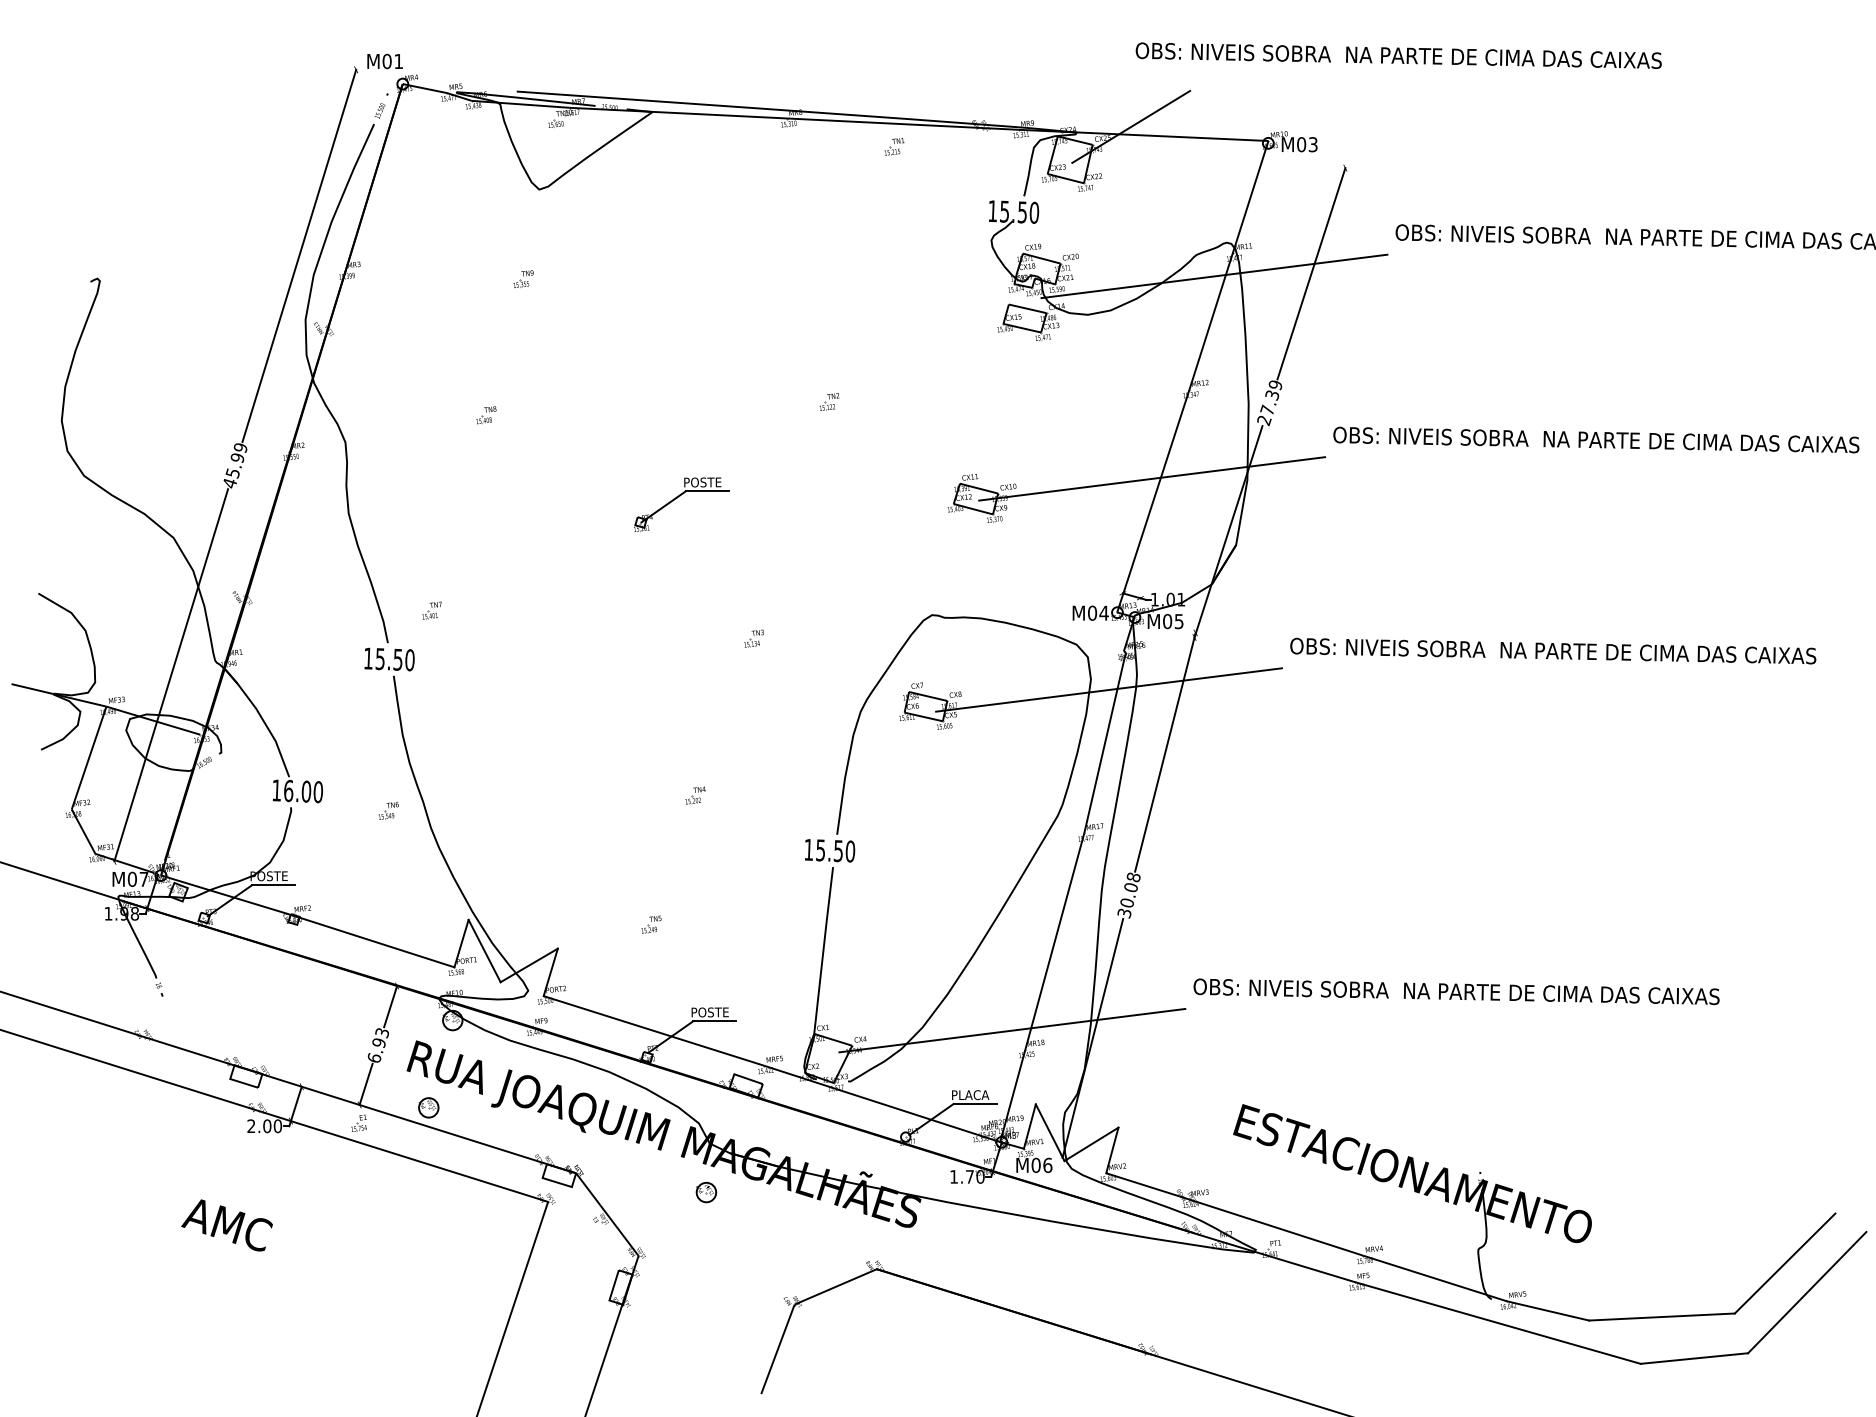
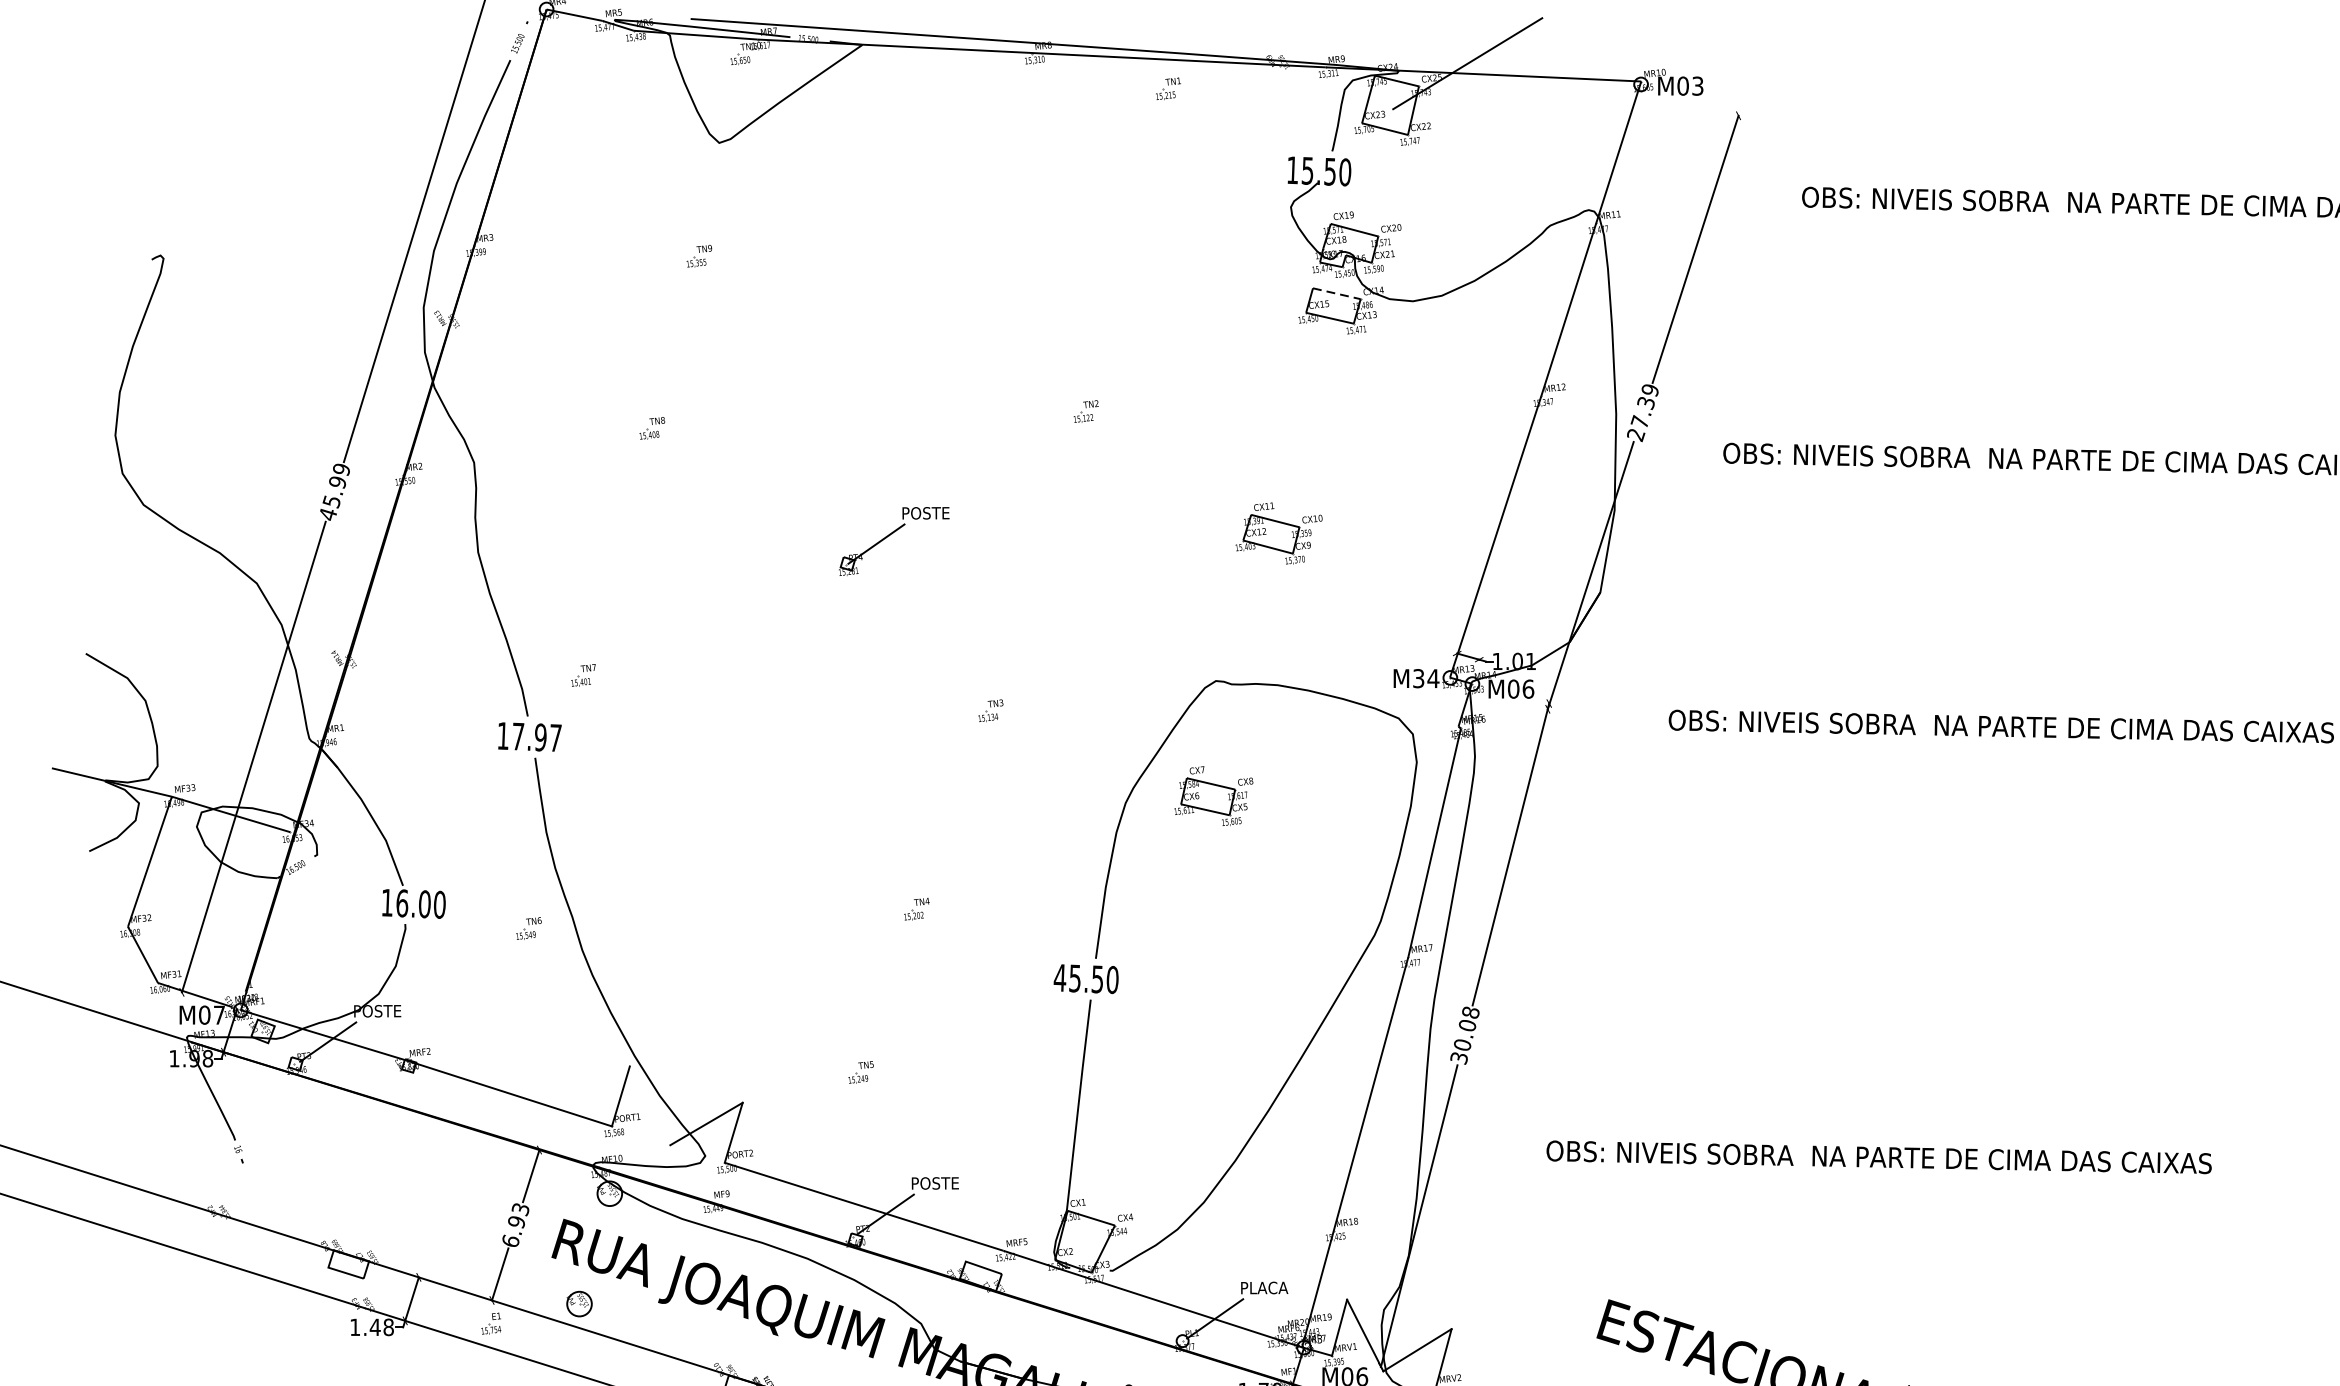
line: (1214, 276) -> (1573, 252), removed
line: (1028, 308) -> (1337, 293), solid -> dashed
line: (1152, 478) -> (1494, 508), removed
line: (707, 491) -> (931, 524), removed
text: (1092, 612) -> (1418, 677), M04 -> M34
text: (1178, 621) -> (1527, 689), M05 -> M06
text: (394, 659) -> (536, 737), 15.50 -> 17.97
line: (1108, 689) -> (1438, 775), removed
text: (808, 849) -> (1059, 977), 15.50 -> 45.50
line: (273, 885) -> (383, 1022), removed
line: (484, 950) -> (649, 1105), removed
line: (714, 1021) -> (940, 1194), removed
line: (1012, 1030) -> (1317, 1206), removed
line: (974, 1104) -> (1269, 1299), removed
text: (264, 1126) -> (371, 1327), 2.00 -> 1.48

